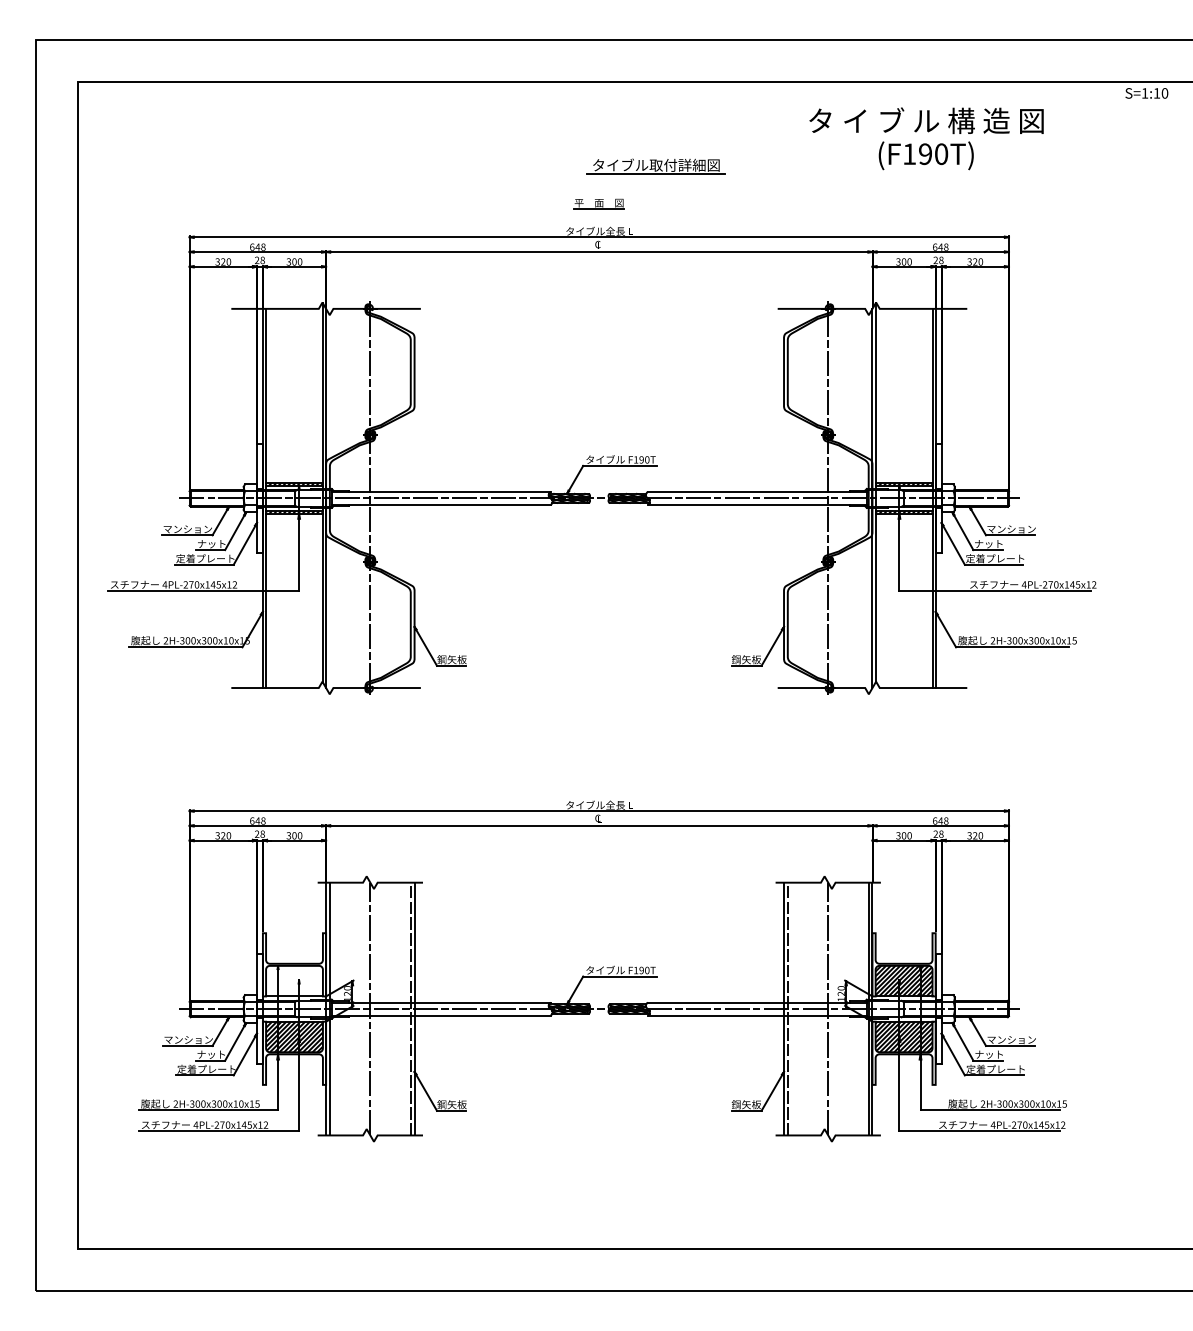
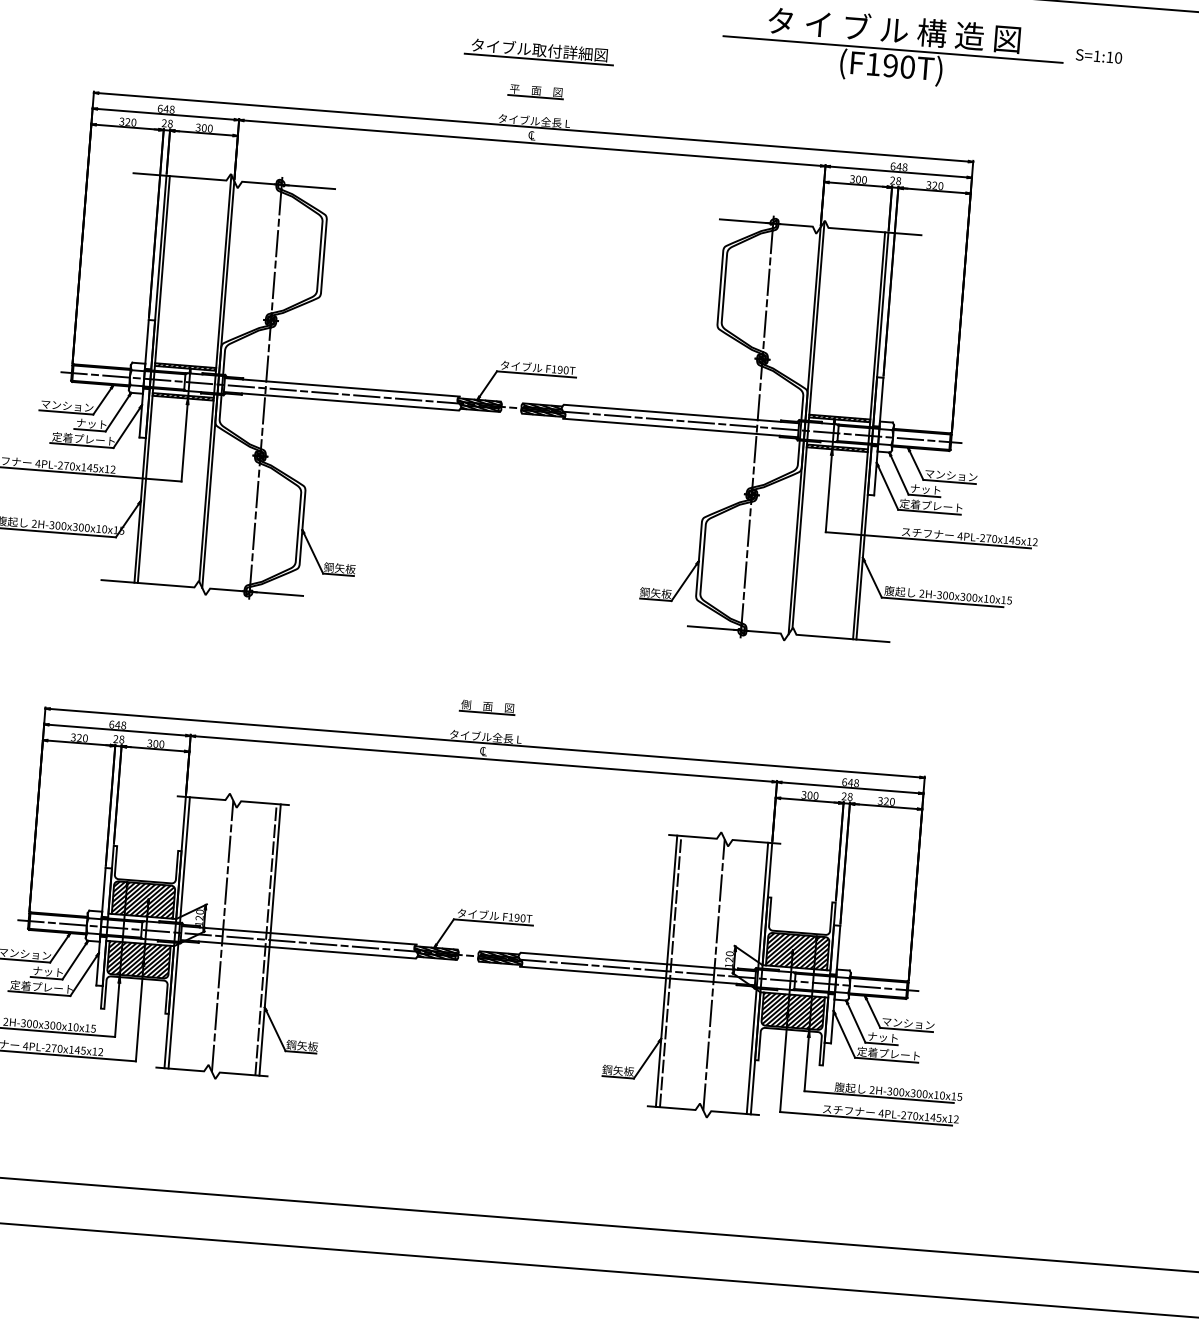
text: (1146, 93) -> (1098, 56), moved
line: (926, 138) -> (893, 49), added
part: (655, 166) -> (538, 51), moved
part: (598, 777) -> (487, 707), added
hatch: (294, 980) -> (143, 899), added

